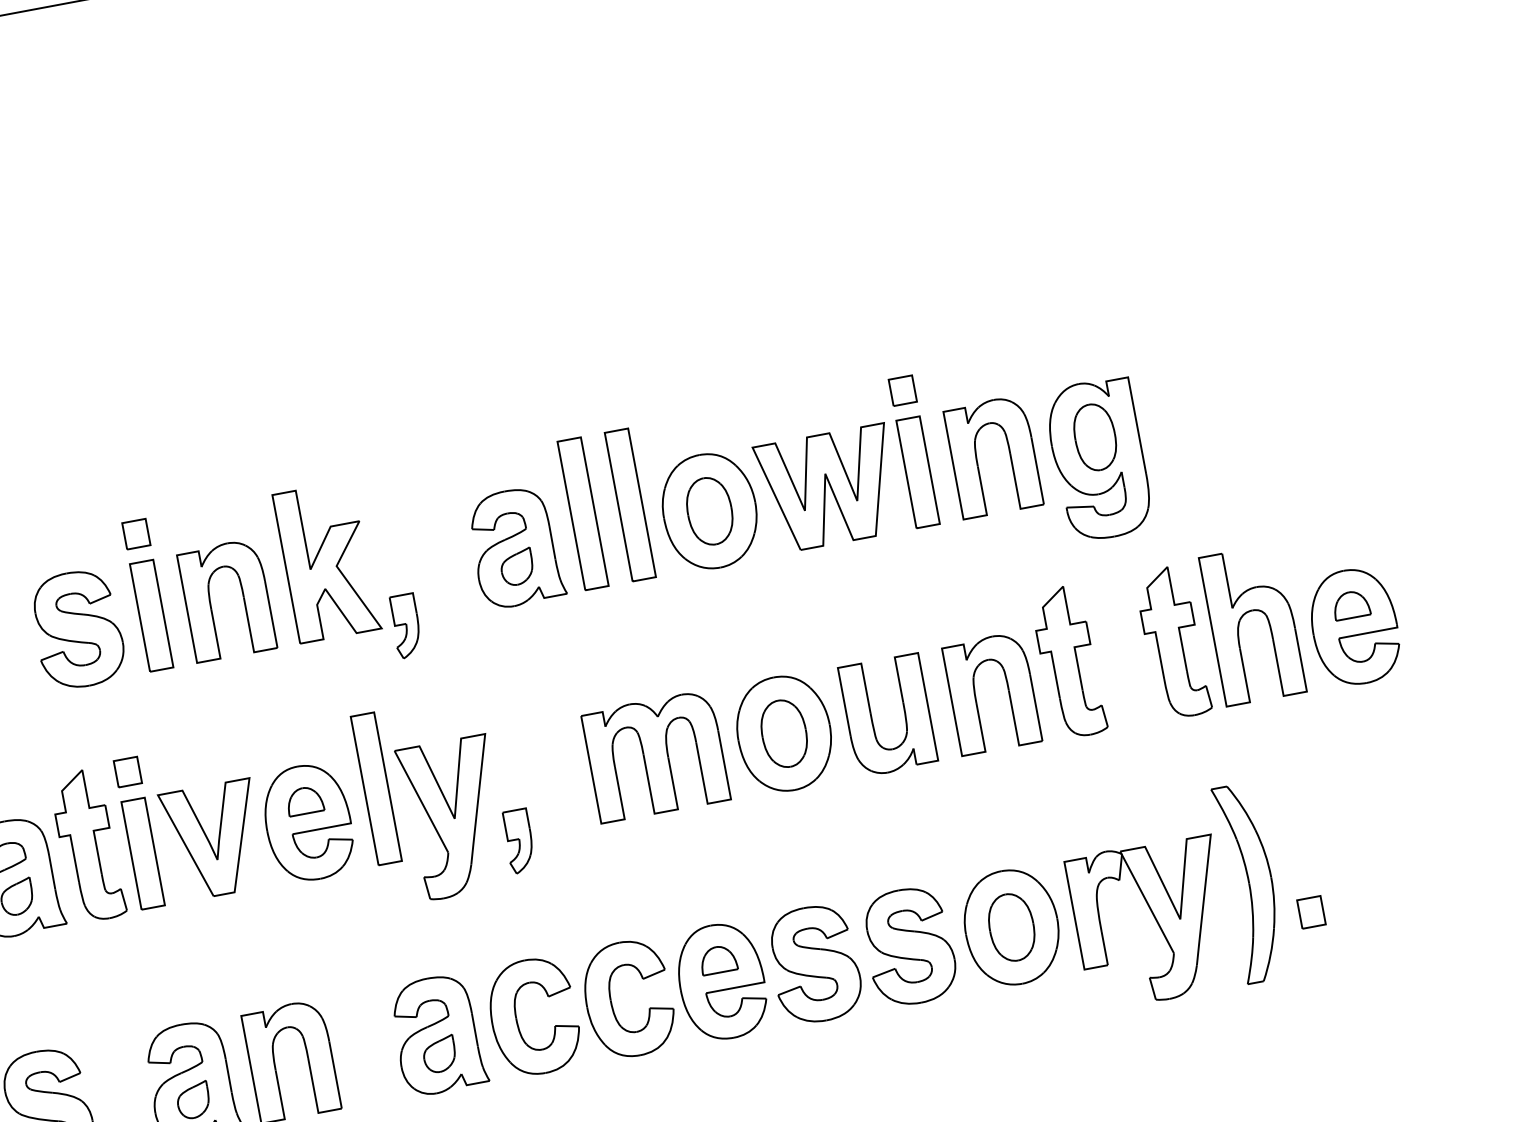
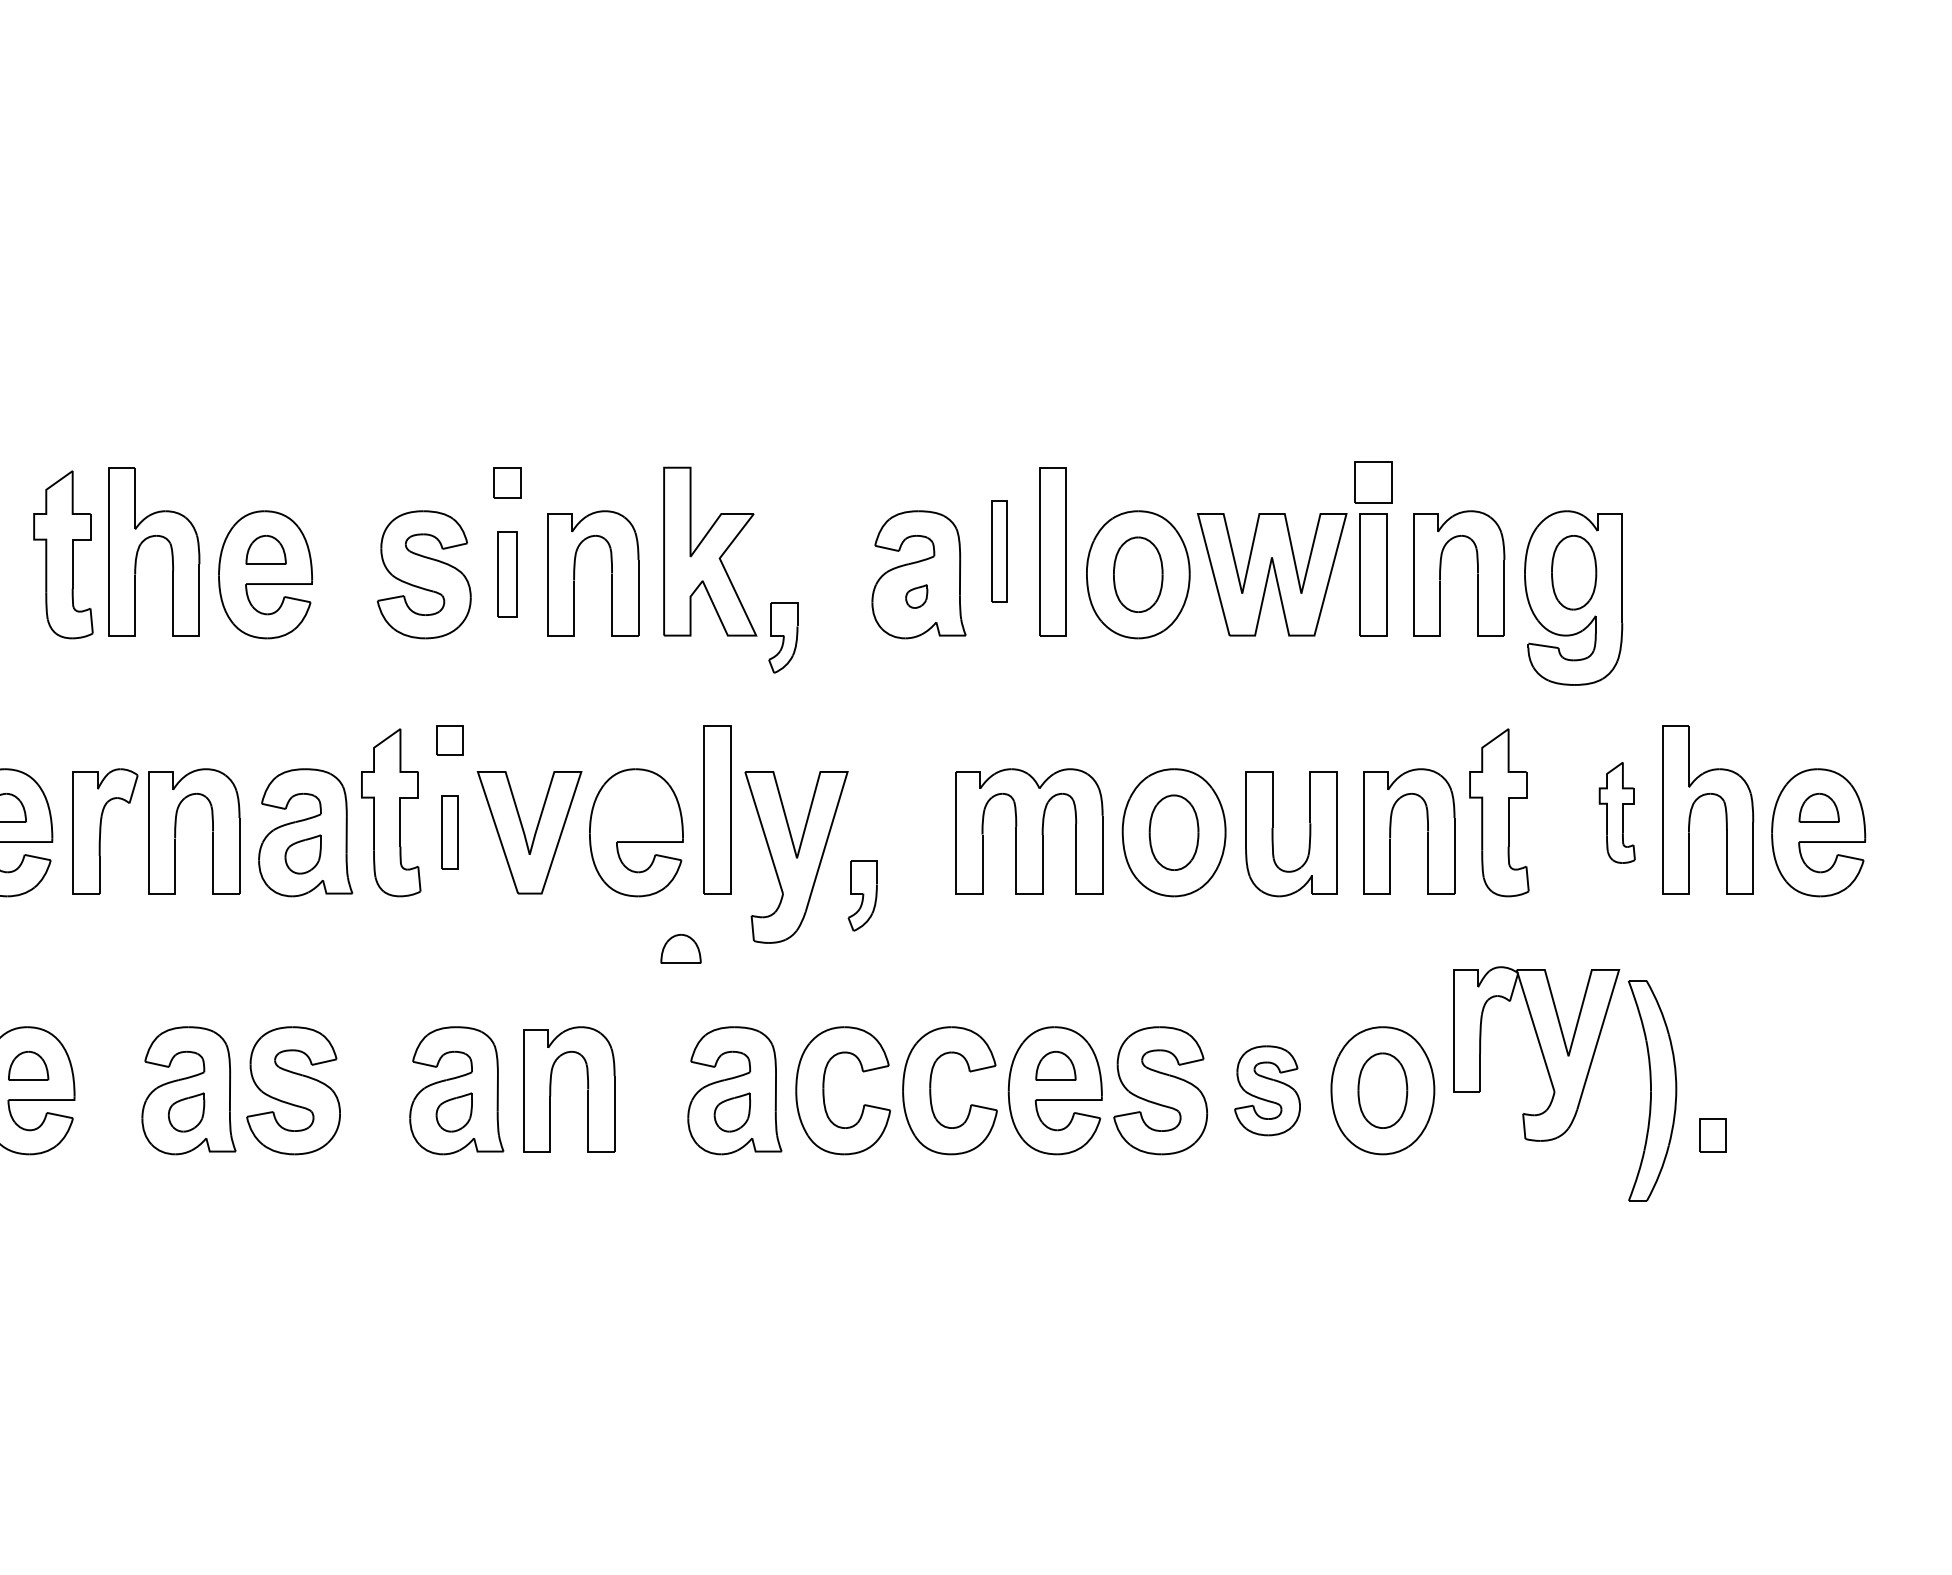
part: (902, 390) -> (1373, 482), size x1.4
part: (583, 513) -> (999, 551), size x0.6
part: (517, 567) -> (916, 596), size x0.6
part: (151, 615) -> (507, 574), size x0.7
part: (1173, 642) -> (1617, 812), size x0.6
part: (304, 800) -> (680, 948), moved
part: (142, 853) -> (449, 832), size x0.6
part: (1151, 922) -> (1536, 1053), moved
part: (909, 946) -> (1267, 1090), size x0.7

